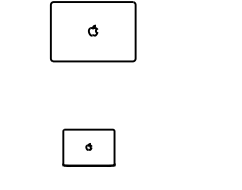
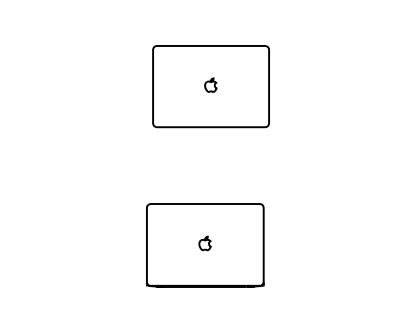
part: (88, 147) -> (204, 245), size x1.67

